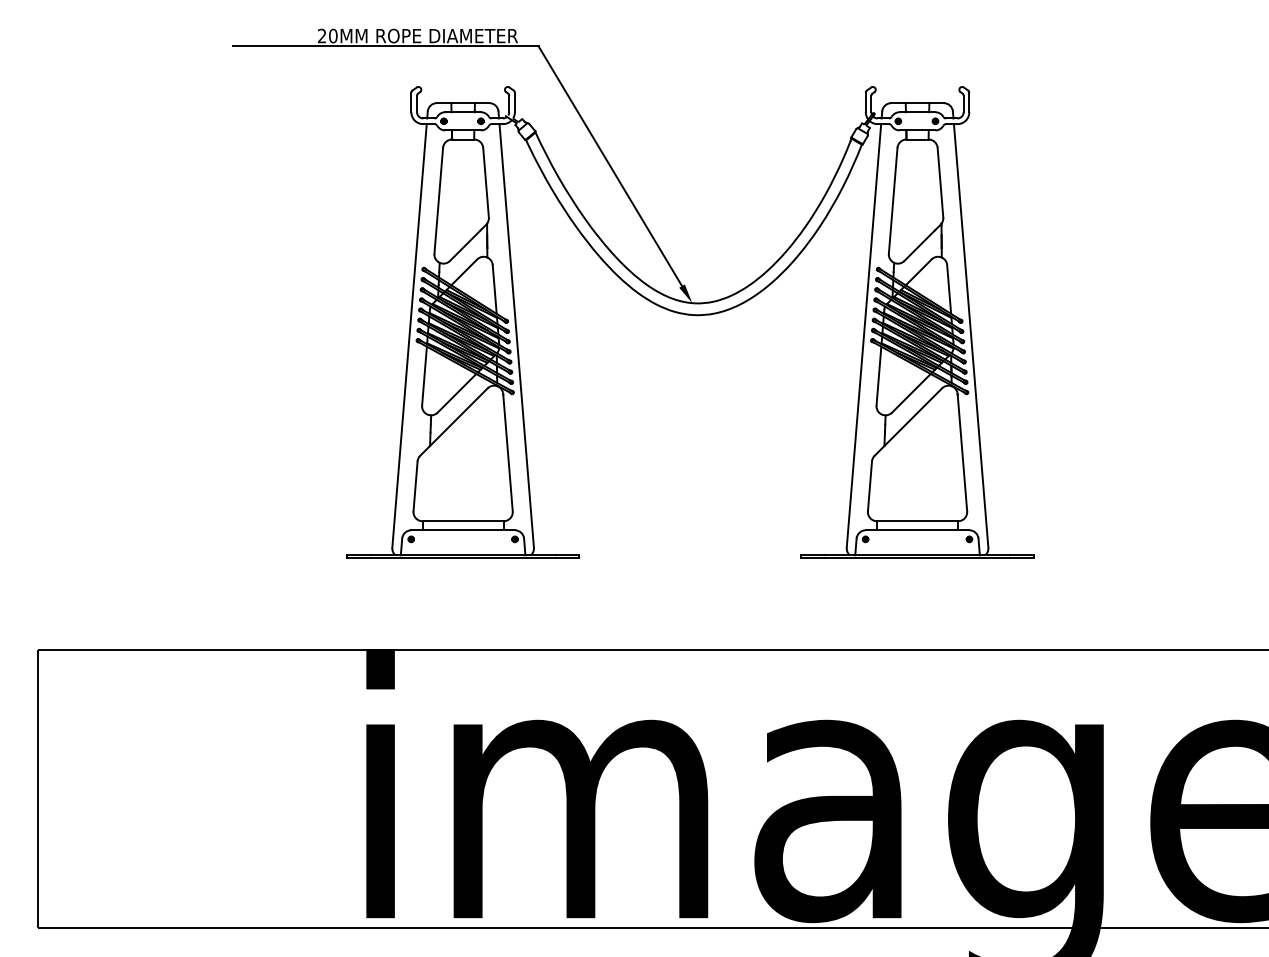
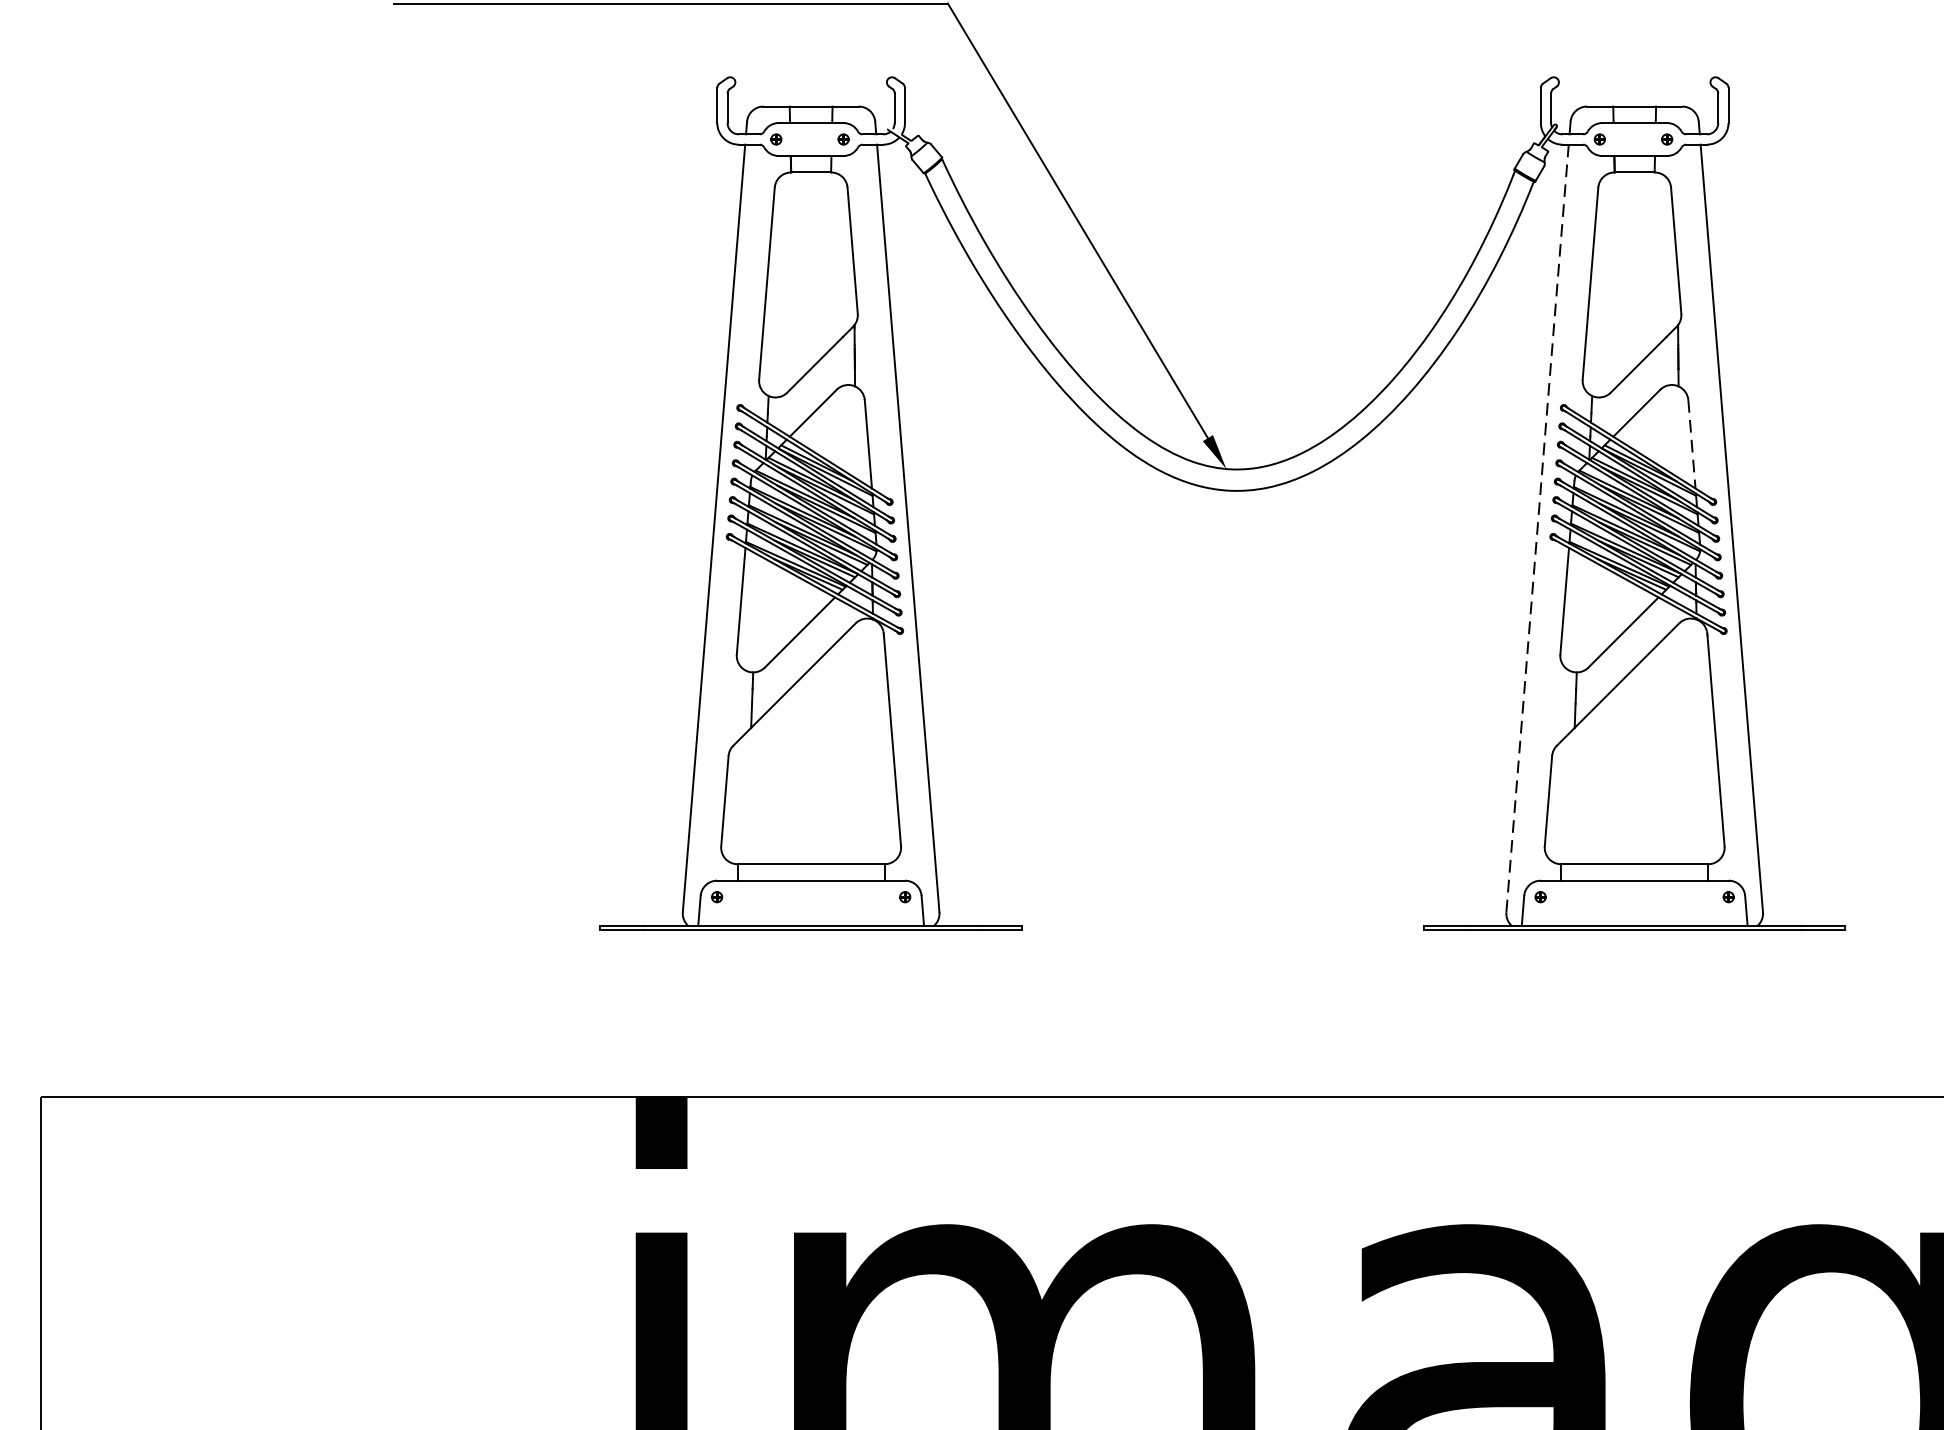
line: (949, 290) -> (1692, 446), solid -> dashed
line: (864, 335) -> (1538, 527), solid -> dashed

